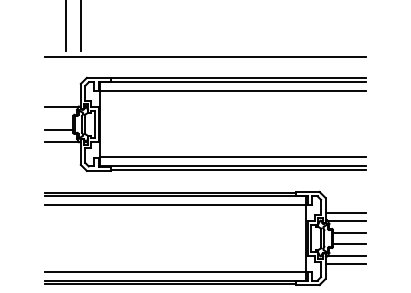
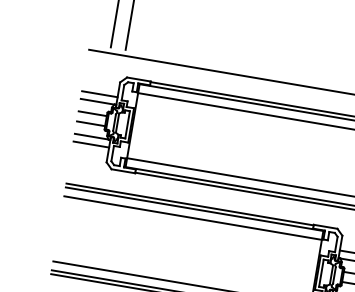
line: (62, 98) -> (99, 93), added
line: (58, 119) -> (92, 113), added
line: (62, 149) -> (91, 144), added

